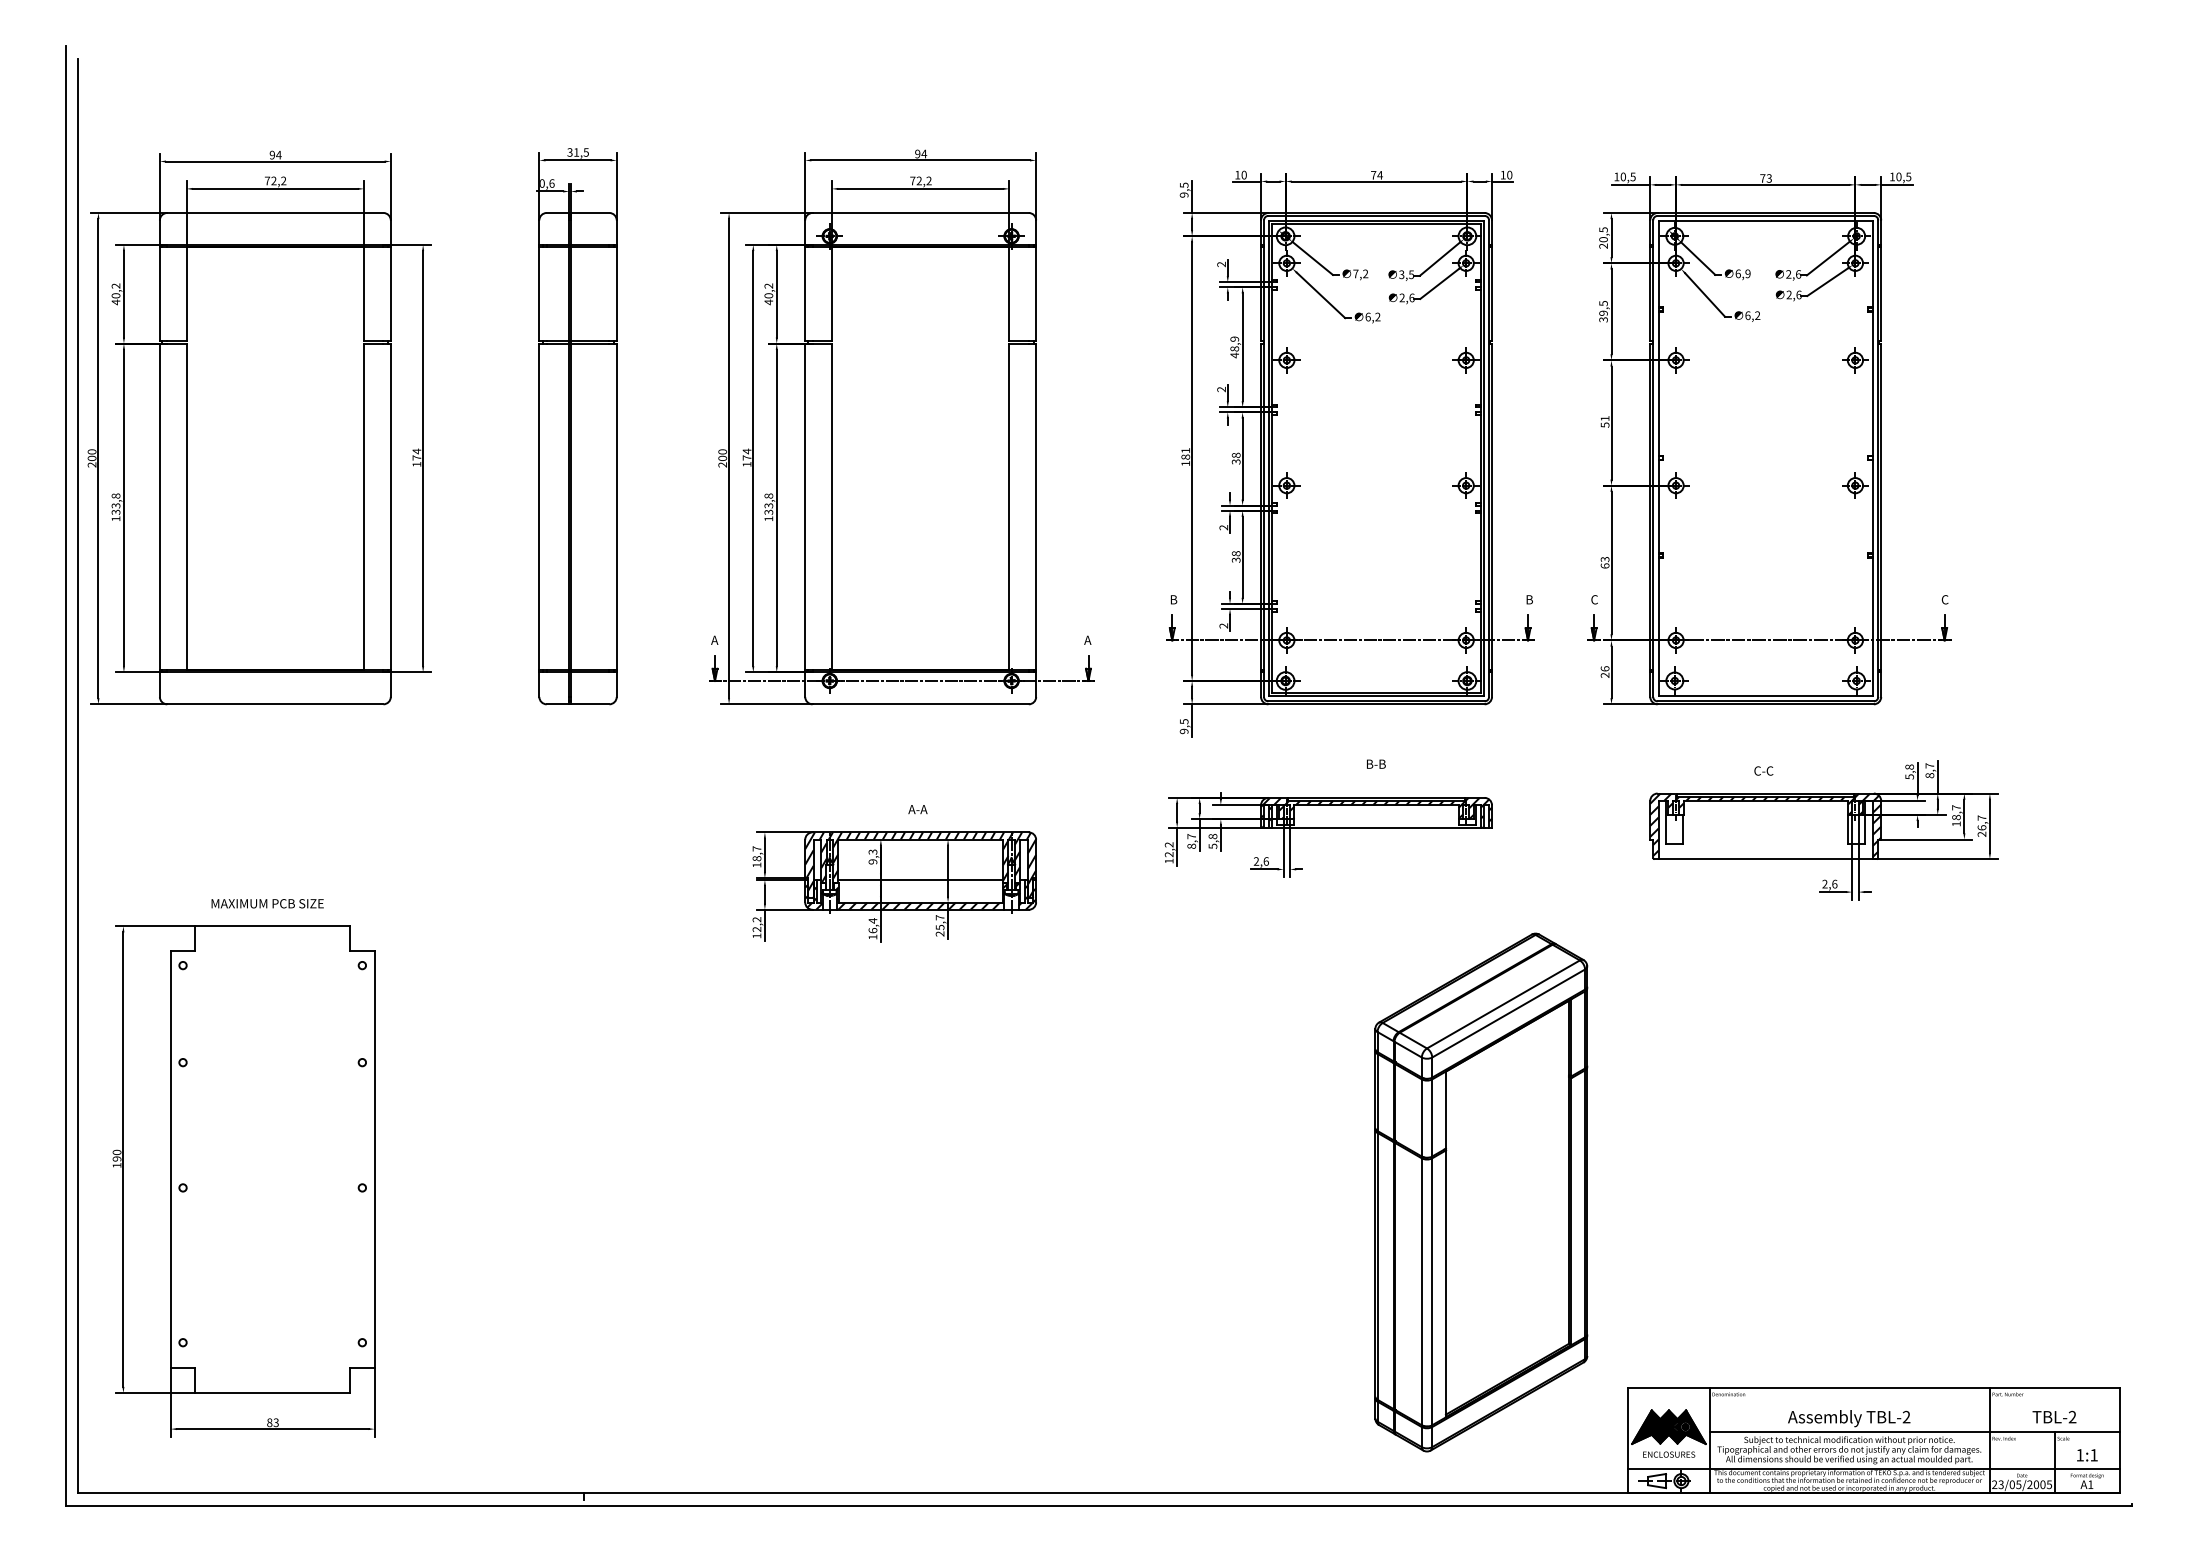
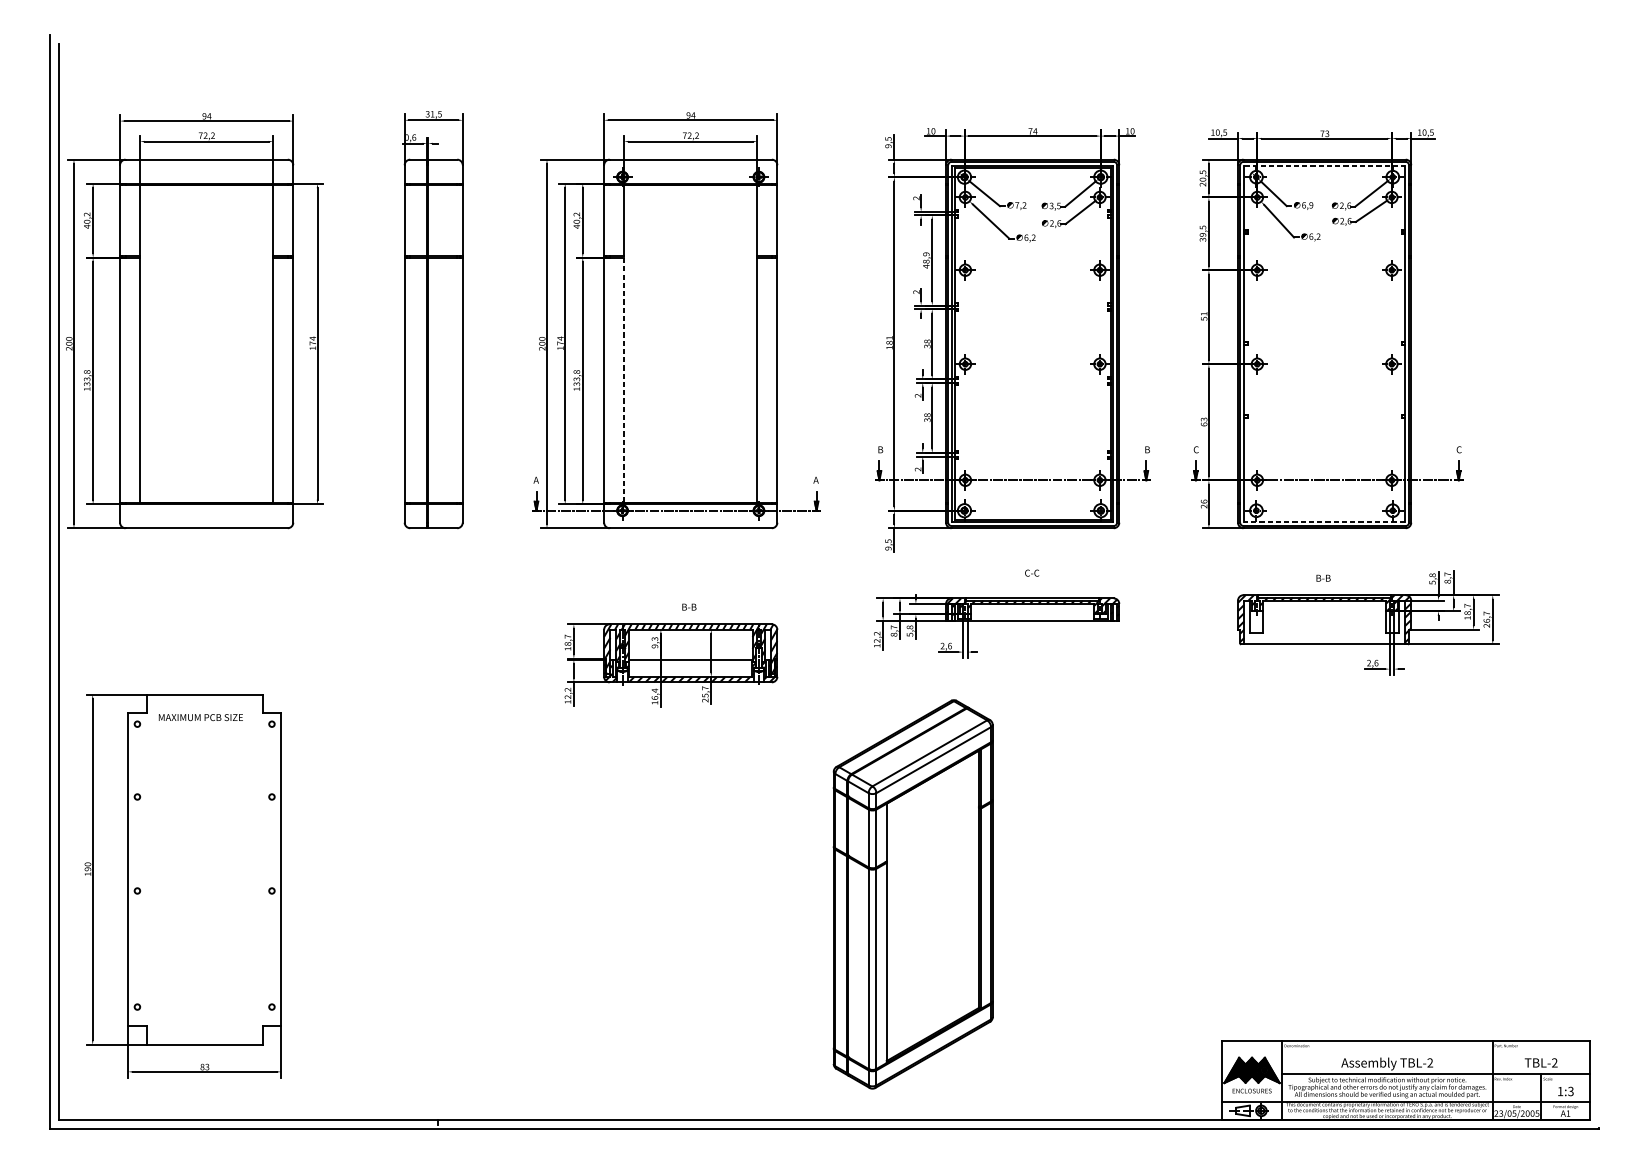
line: (1766, 221) -> (1325, 166), solid -> dashed
line: (832, 506) -> (624, 379), solid -> dashed
line: (1765, 695) -> (1324, 521), solid -> dashed
text: (1375, 763) -> (1031, 572), B-B -> C-C
text: (1763, 770) -> (1322, 577), C-C -> B-B
text: (918, 809) -> (689, 607), A-A -> B-B
text: (267, 903) -> (200, 717), moved
part: (1481, 1192) -> (913, 894), moved
text: (2093, 1455) -> (1570, 1091), 1:1 -> 1:3

